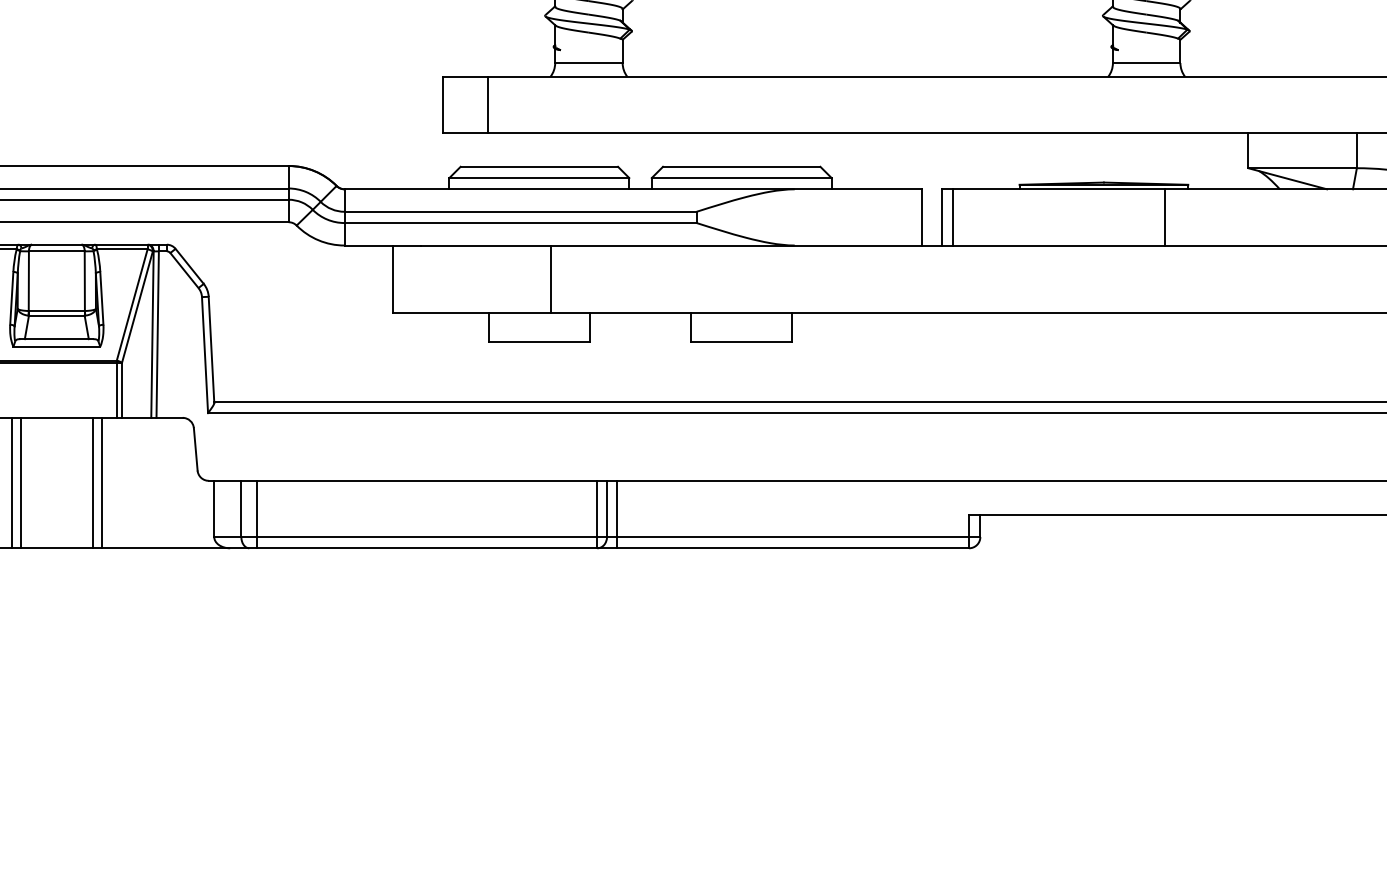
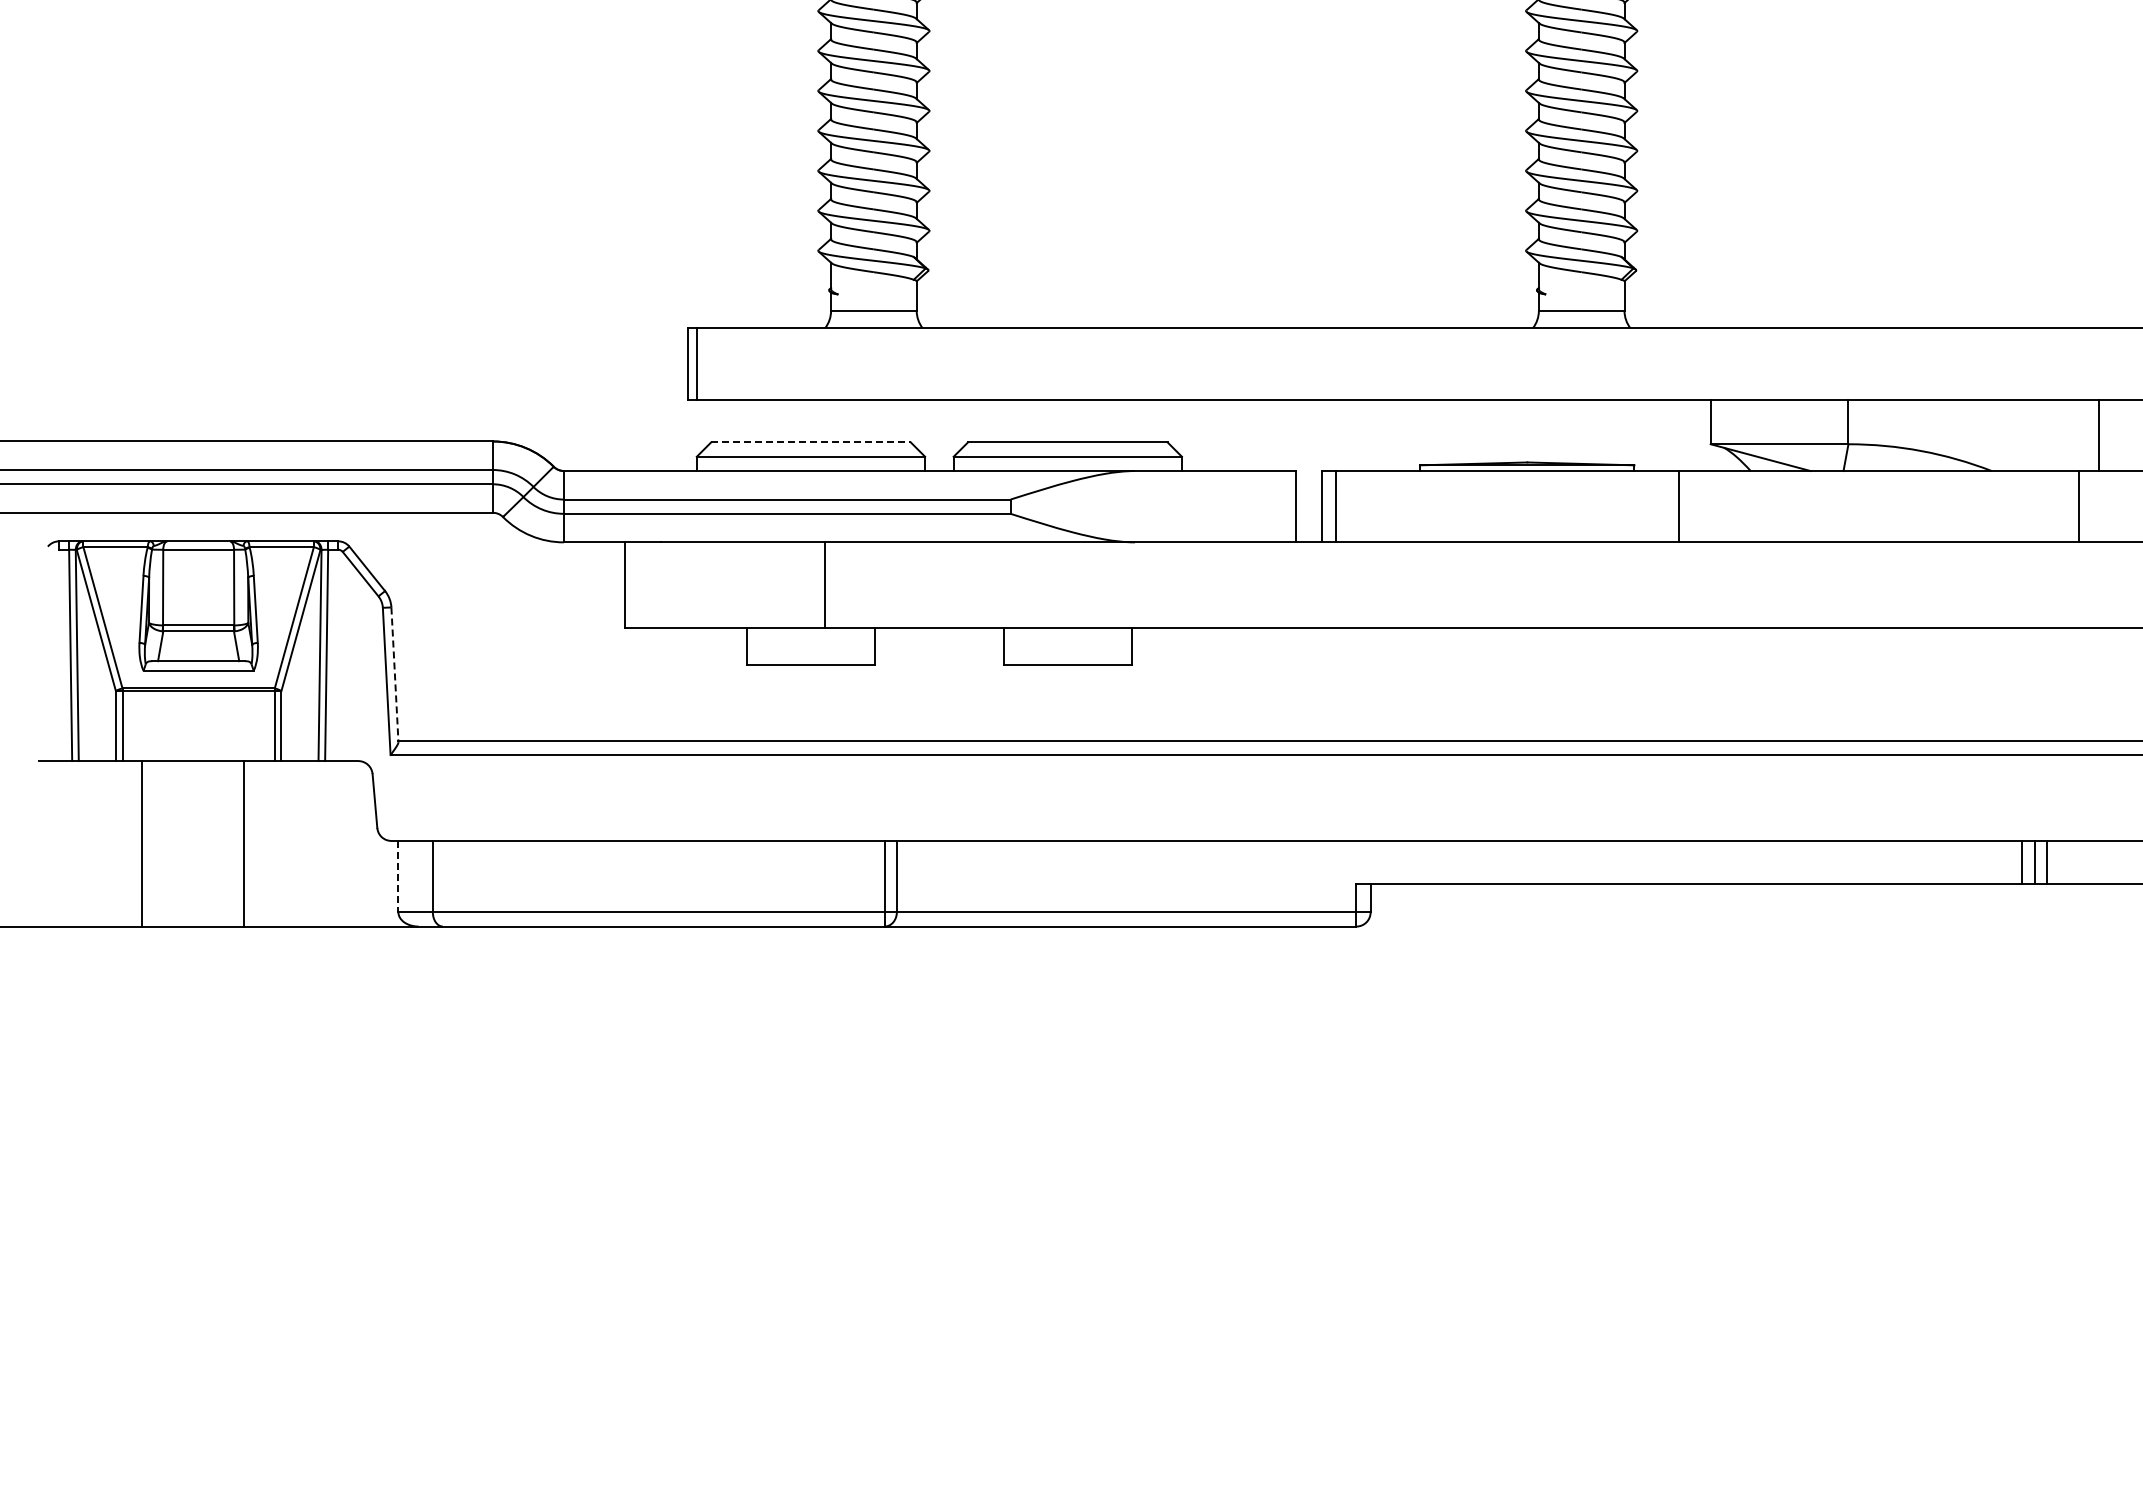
line: (487, 104) -> (697, 363), moved
line: (539, 166) -> (811, 442), solid -> dashed
line: (1164, 217) -> (1678, 506), moved
line: (211, 350) -> (394, 675), solid -> dashed
line: (21, 482) -> (153, 843), removed
line: (101, 482) -> (255, 843), removed
line: (214, 508) -> (398, 876), solid -> dashed
line: (257, 514) -> (453, 883), removed
line: (616, 514) -> (909, 883), removed

